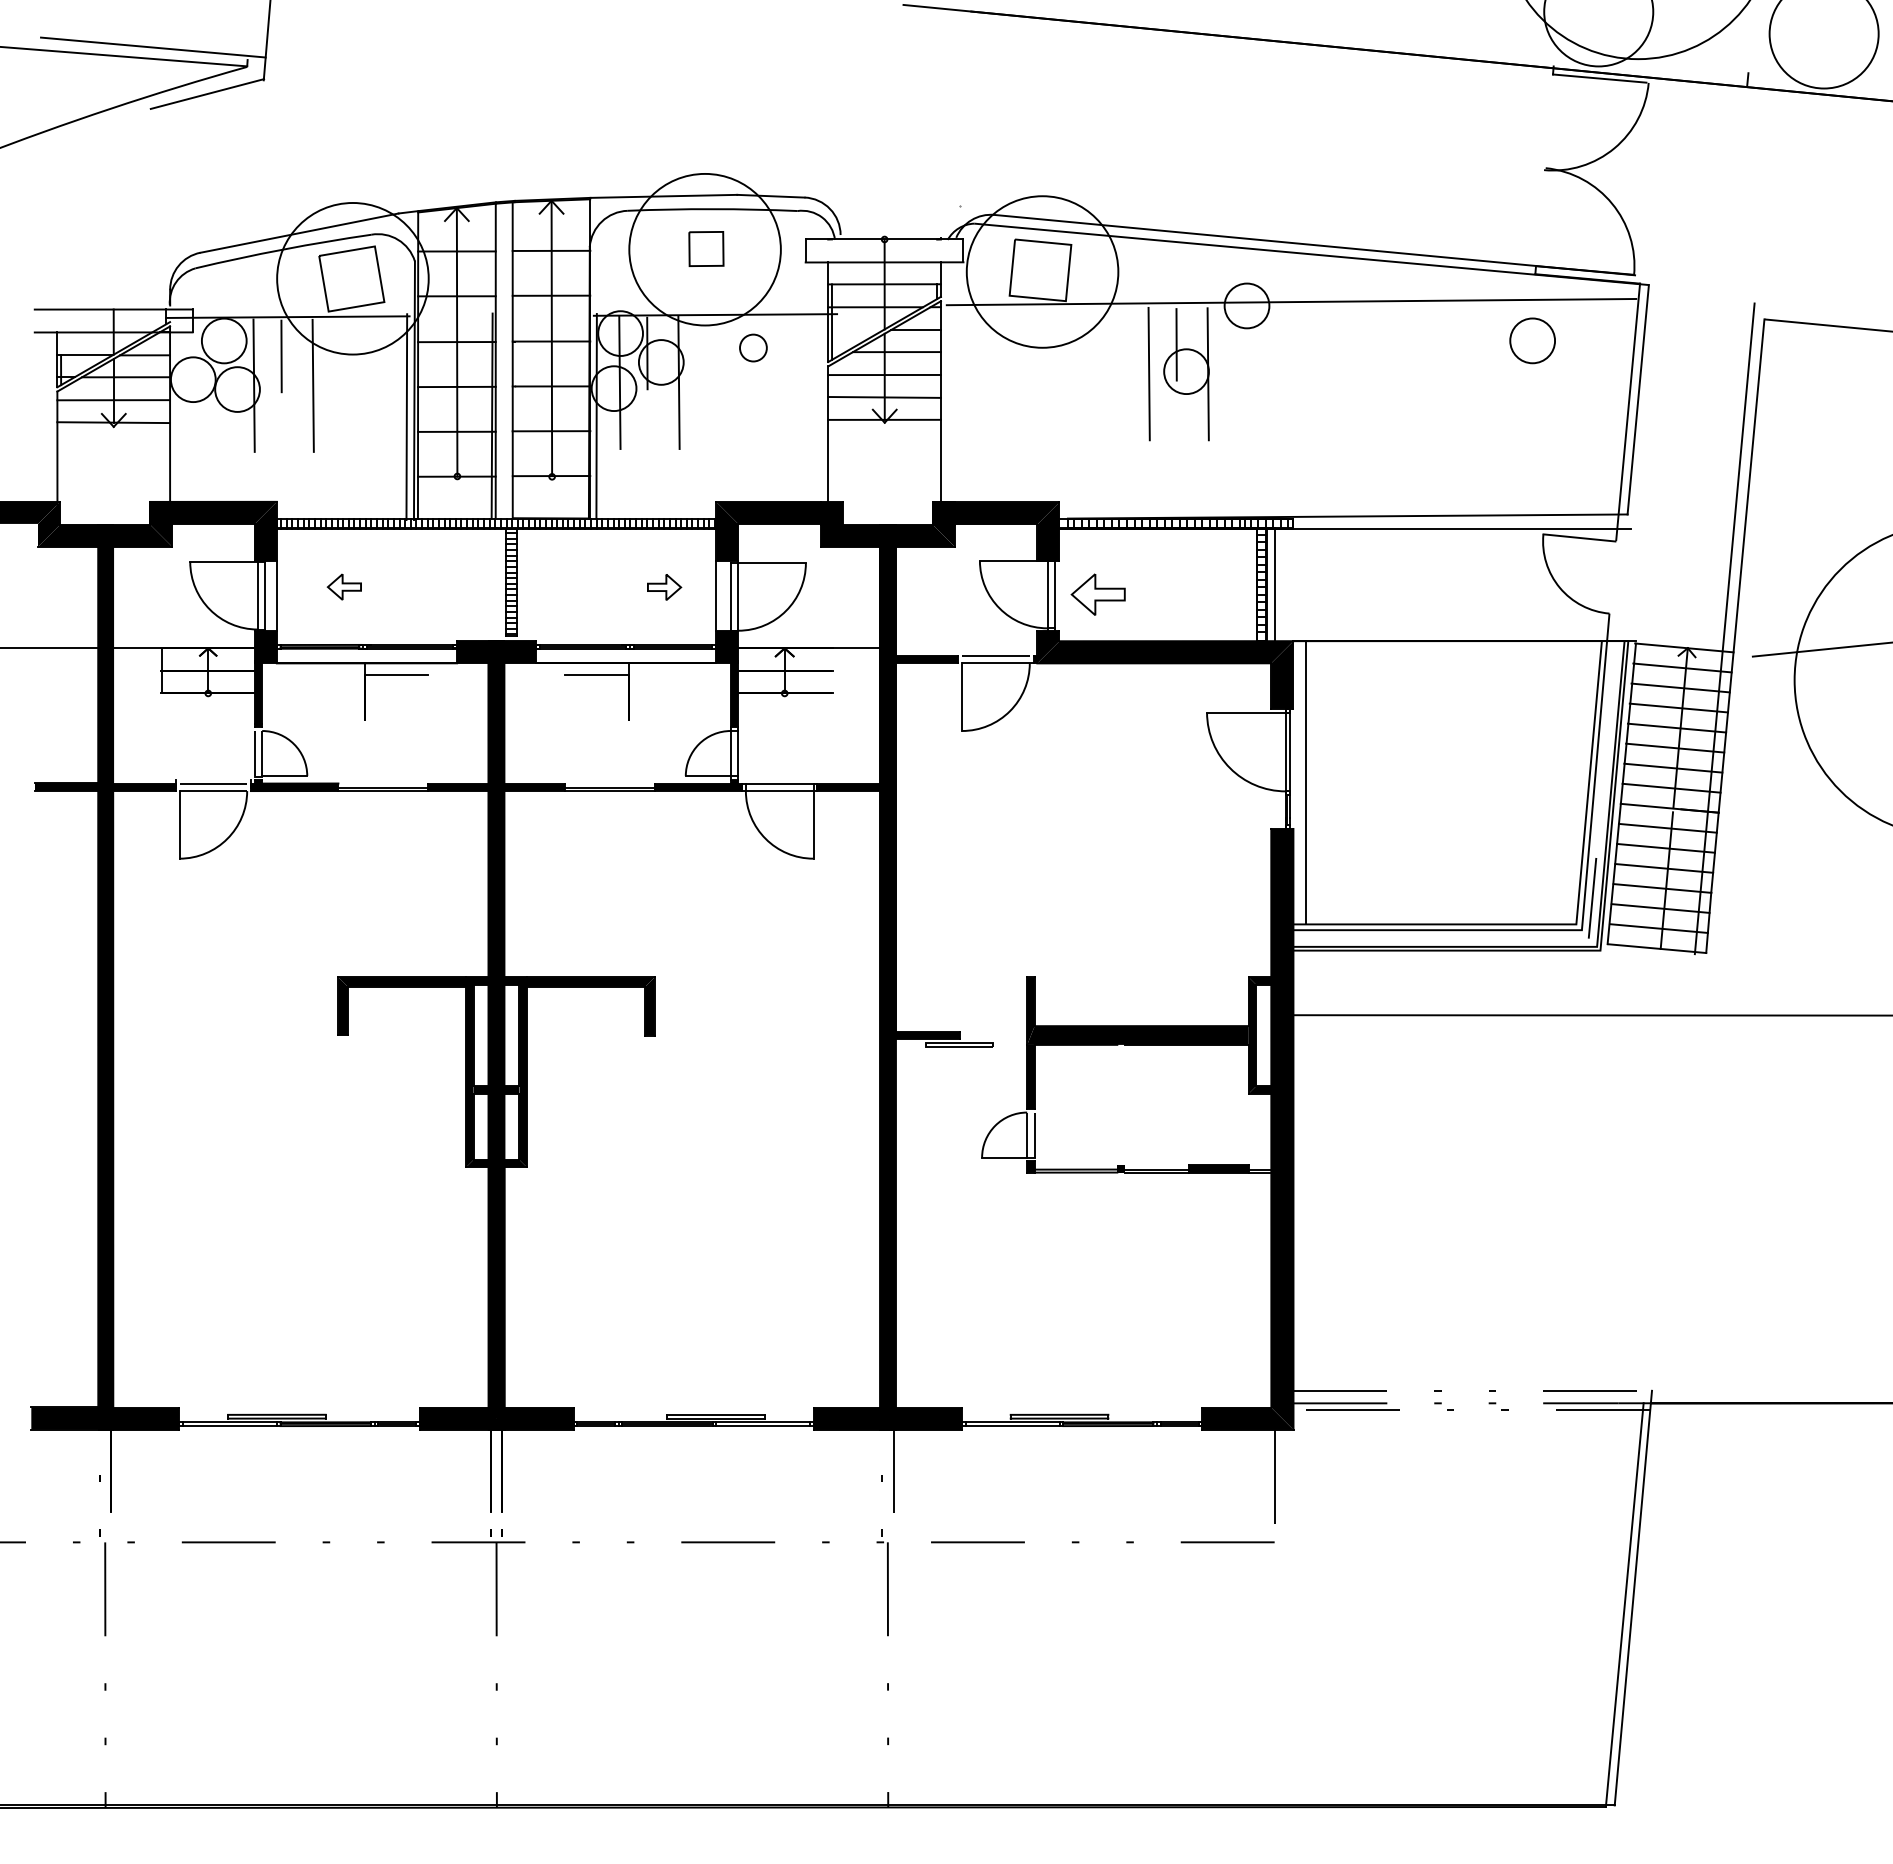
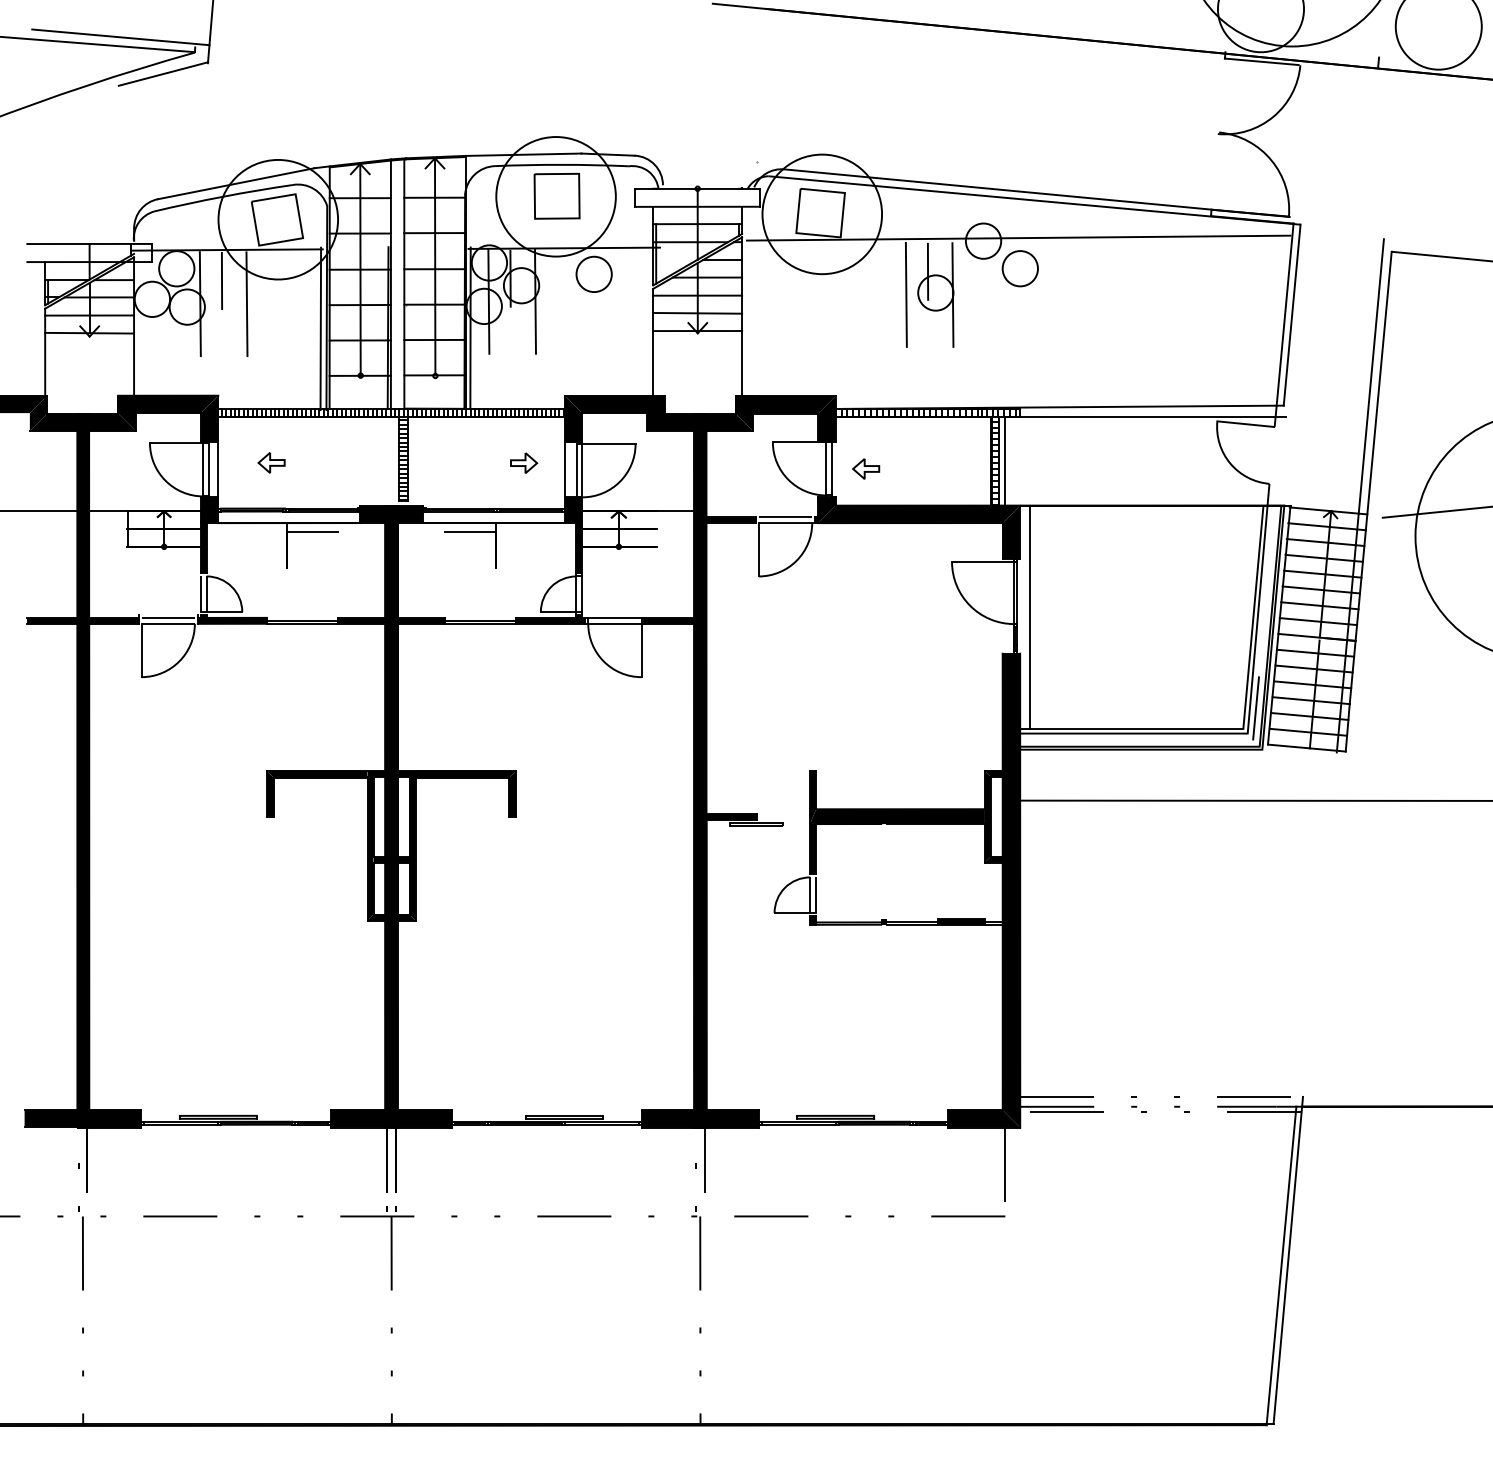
part: (706, 248) -> (557, 195), size x1.67
circle: (1532, 340) -> (1020, 268), moved
circle: (753, 347) -> (594, 273), size x1.67
part: (1097, 594) -> (865, 468), size x0.62

